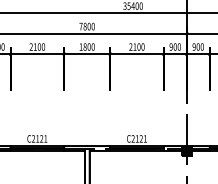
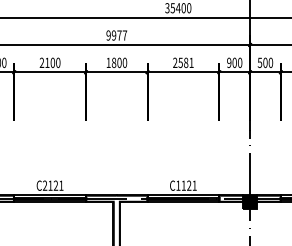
text: (86, 26) -> (116, 35), 7800 -> 9977
text: (138, 46) -> (185, 62), 2100 -> 2581
text: (193, 46) -> (259, 62), 900 -> 500
text: (133, 138) -> (178, 185), C2121 -> C1121

